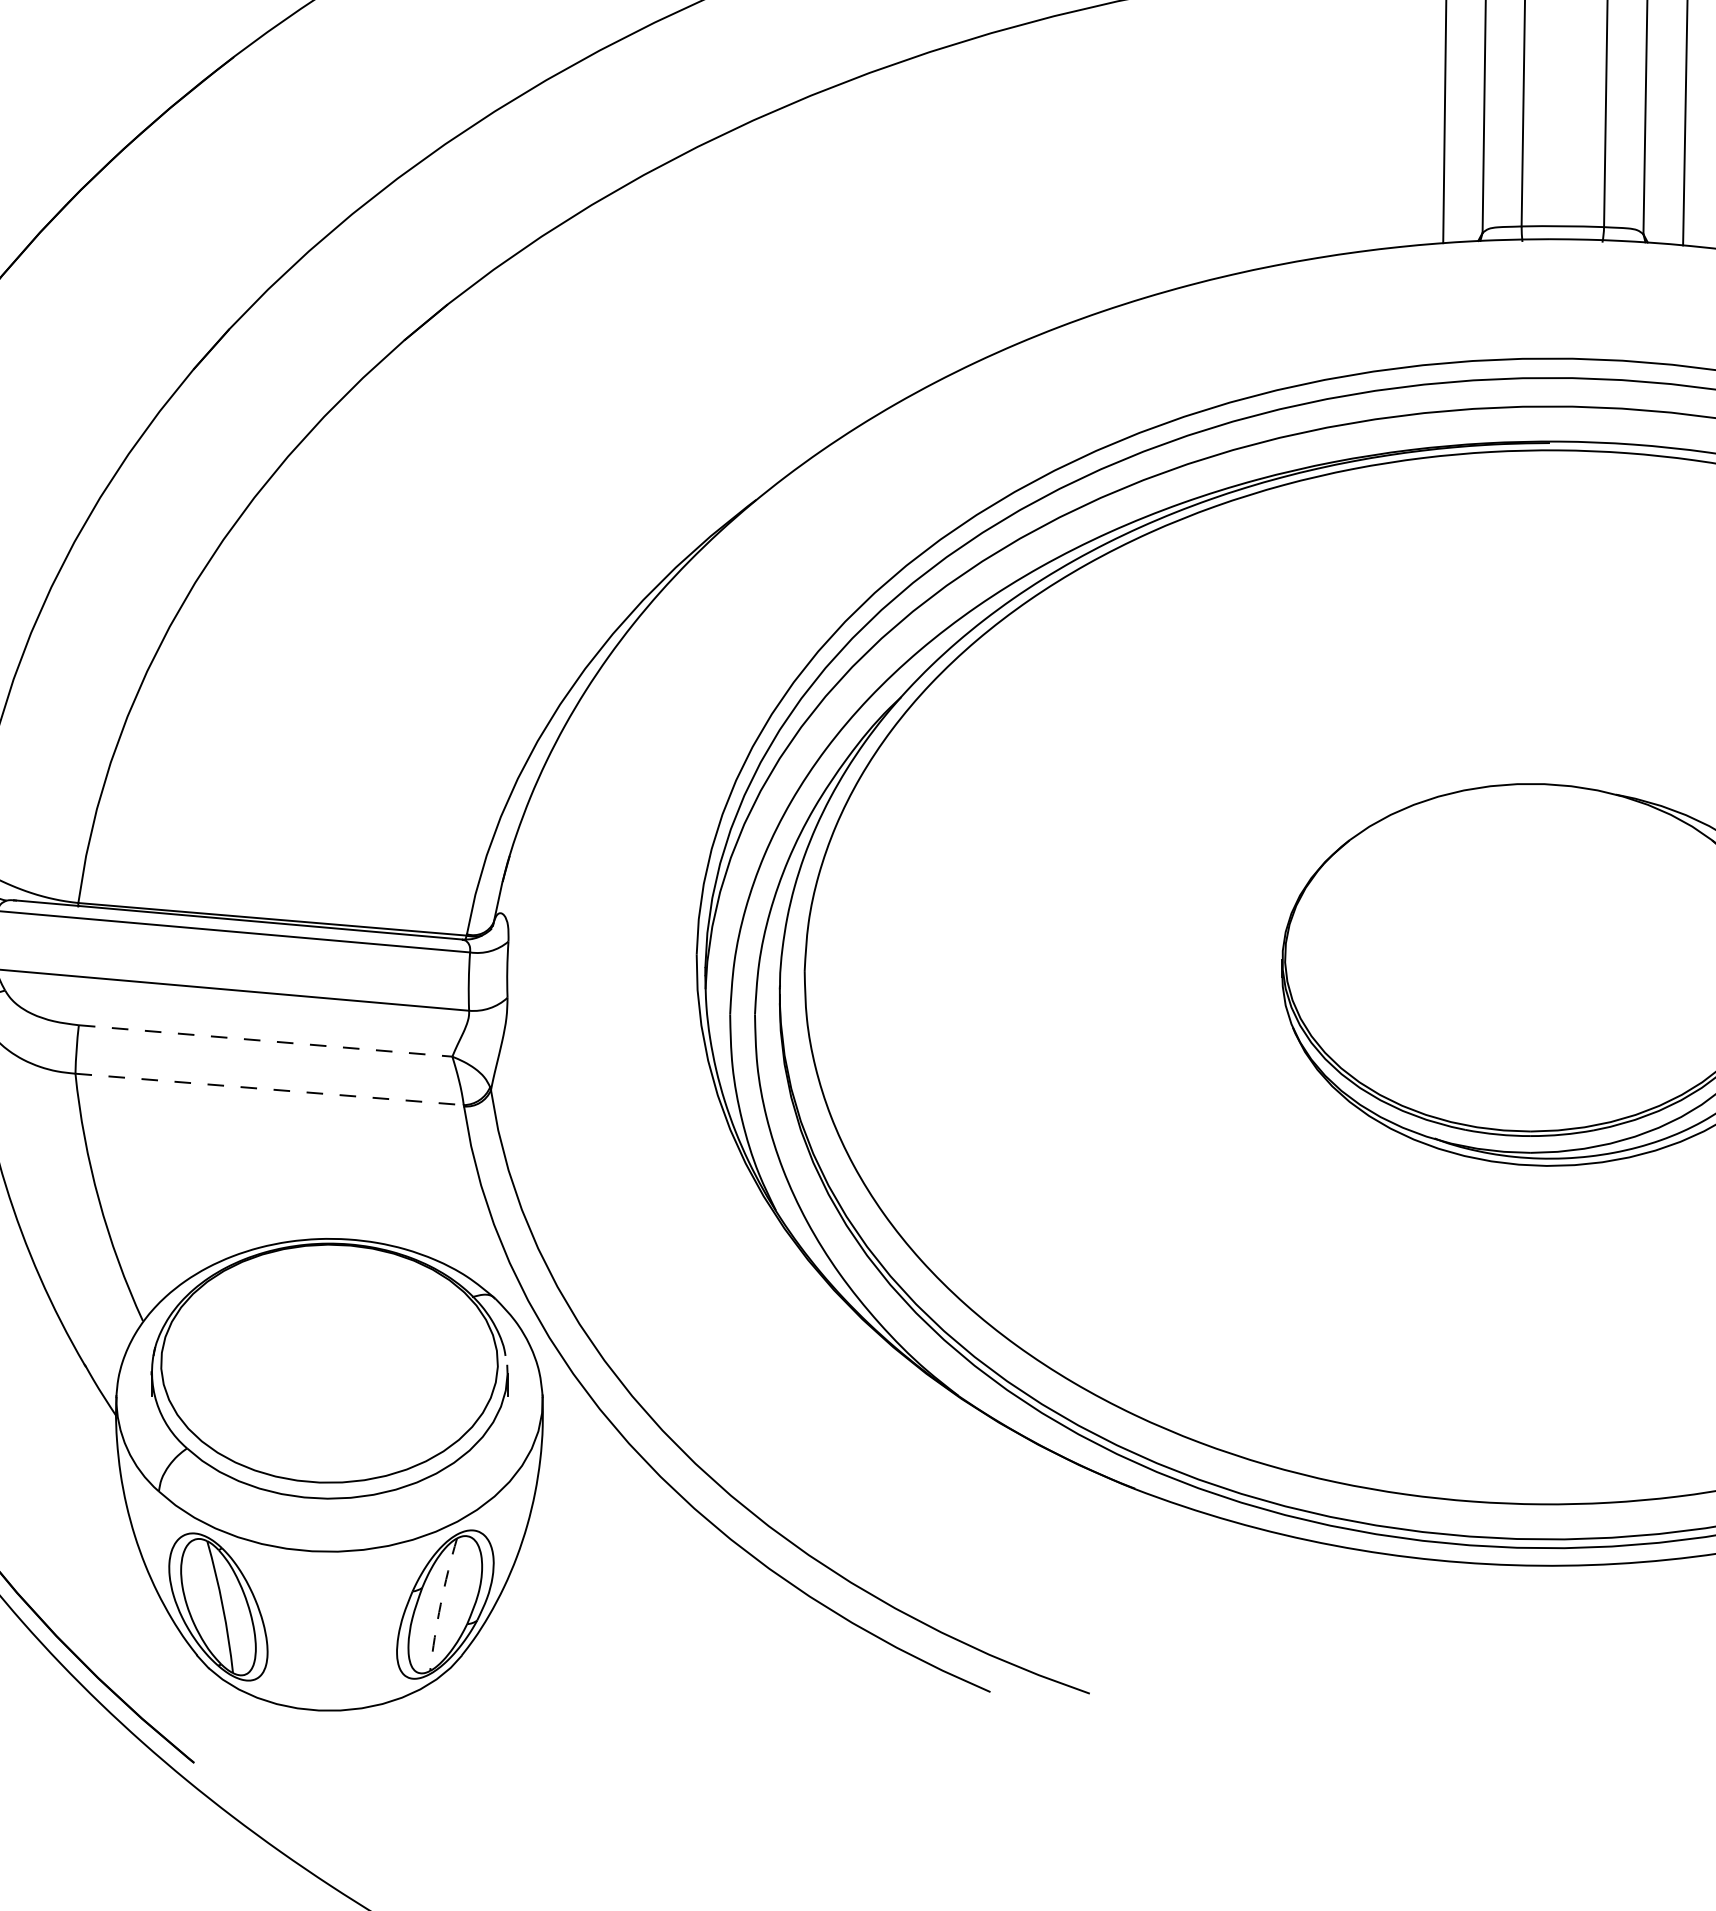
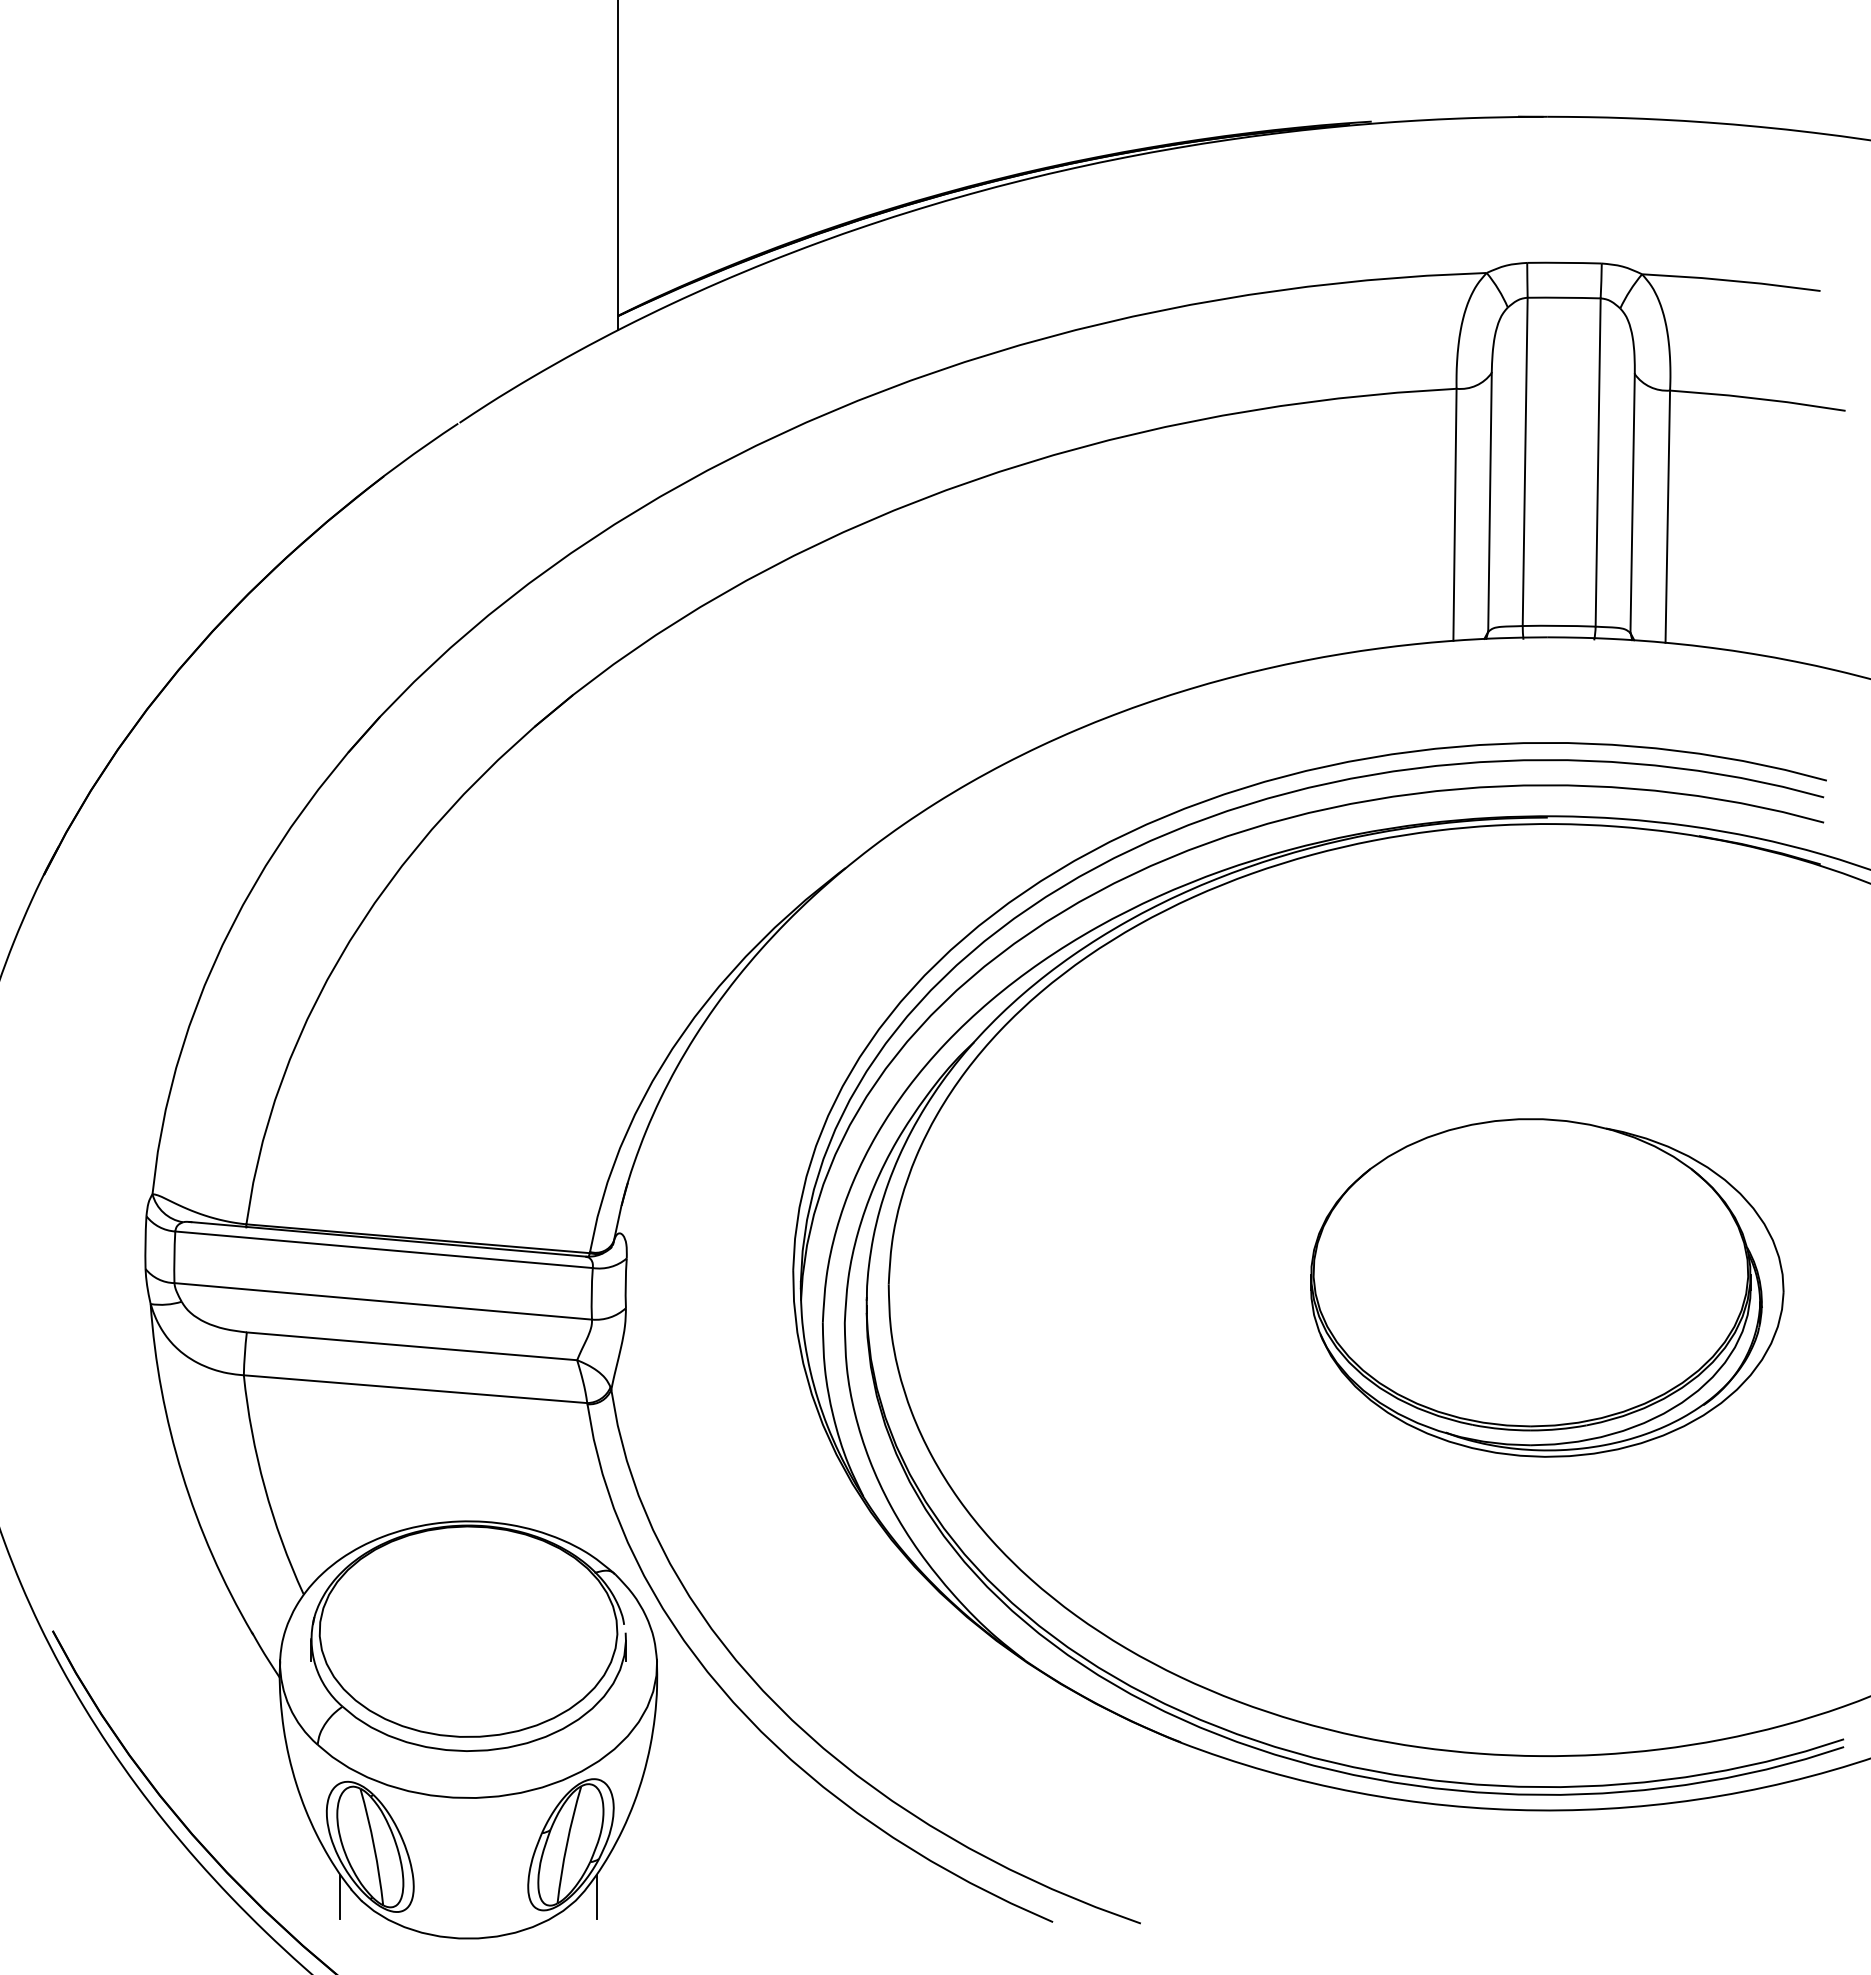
line: (266, 1041) -> (412, 1346), dashed -> solid
line: (270, 1089) -> (416, 1389), dashed -> solid
arc: (440, 1604) -> (566, 1844), dashed -> solid
line: (184, 1663) -> (340, 1896), added
line: (474, 1663) -> (596, 1896), added

